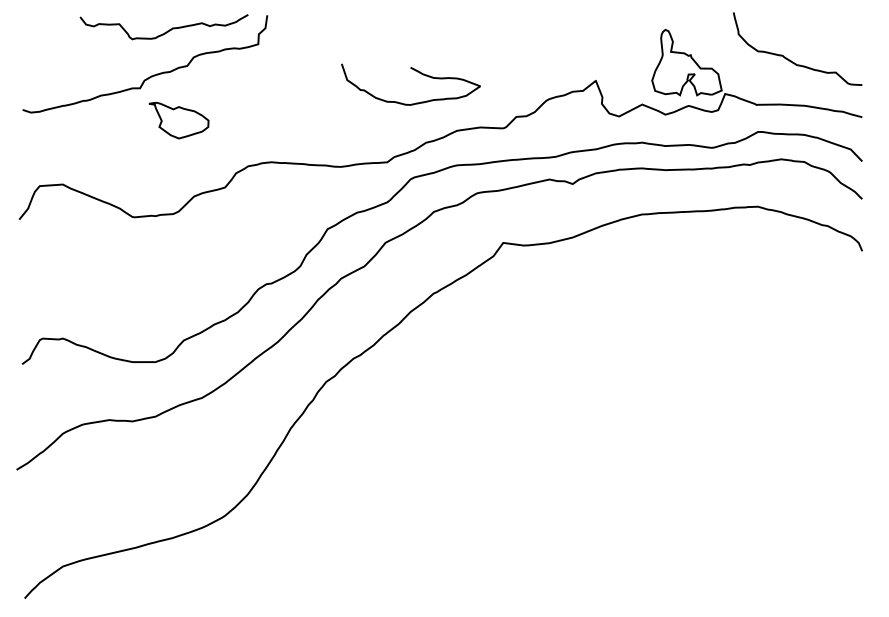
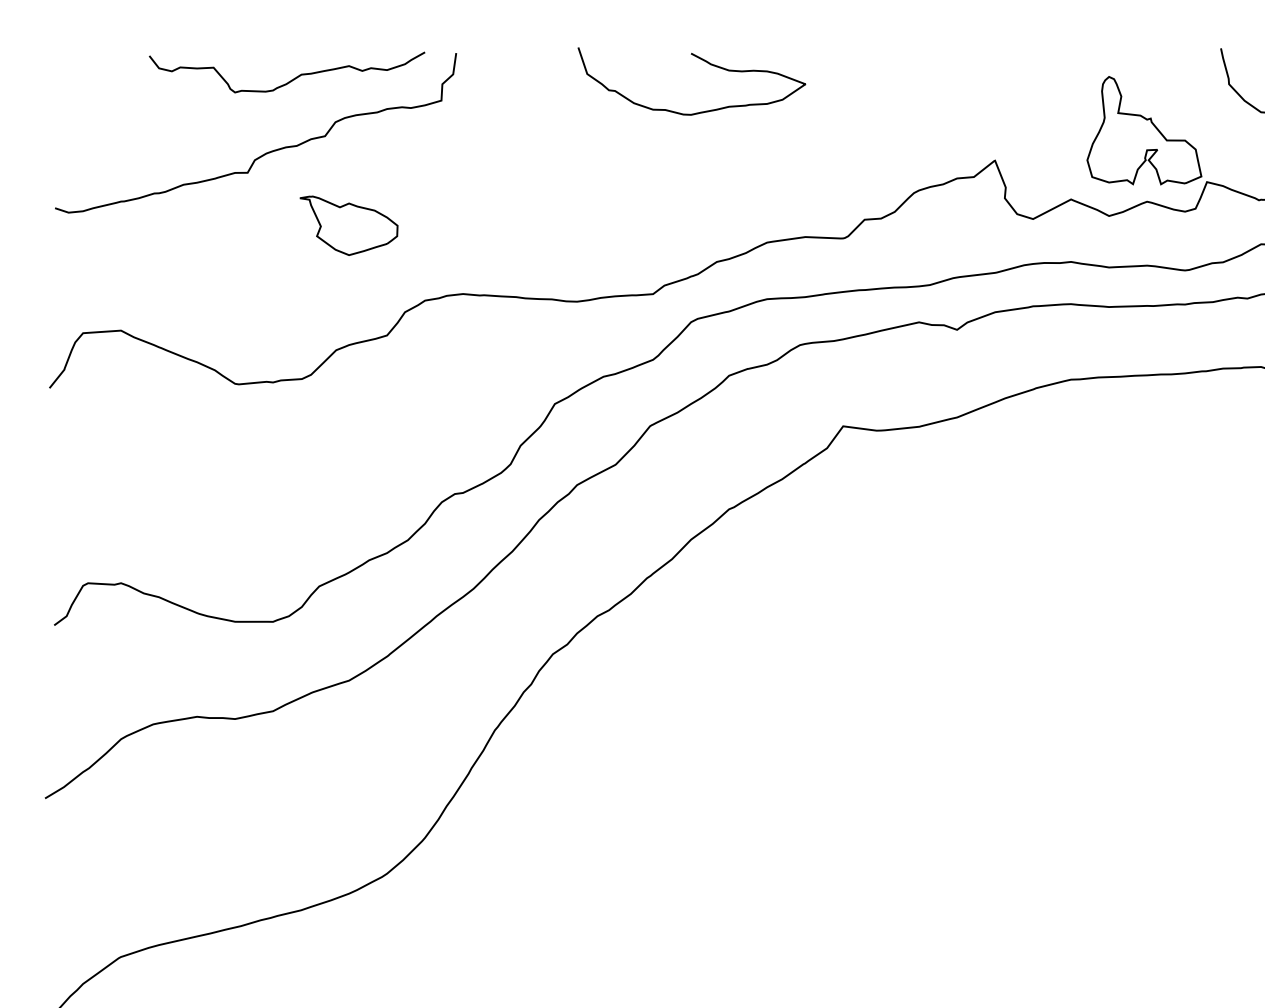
curve: (417, 72) -> (702, 61), moved
part: (178, 120) -> (348, 225), moved

